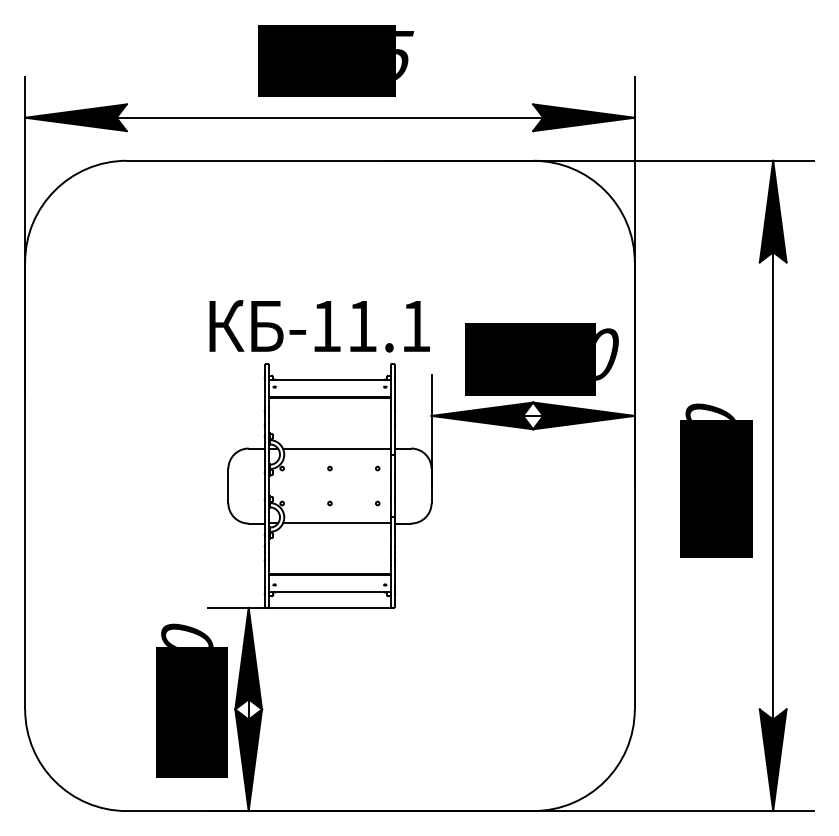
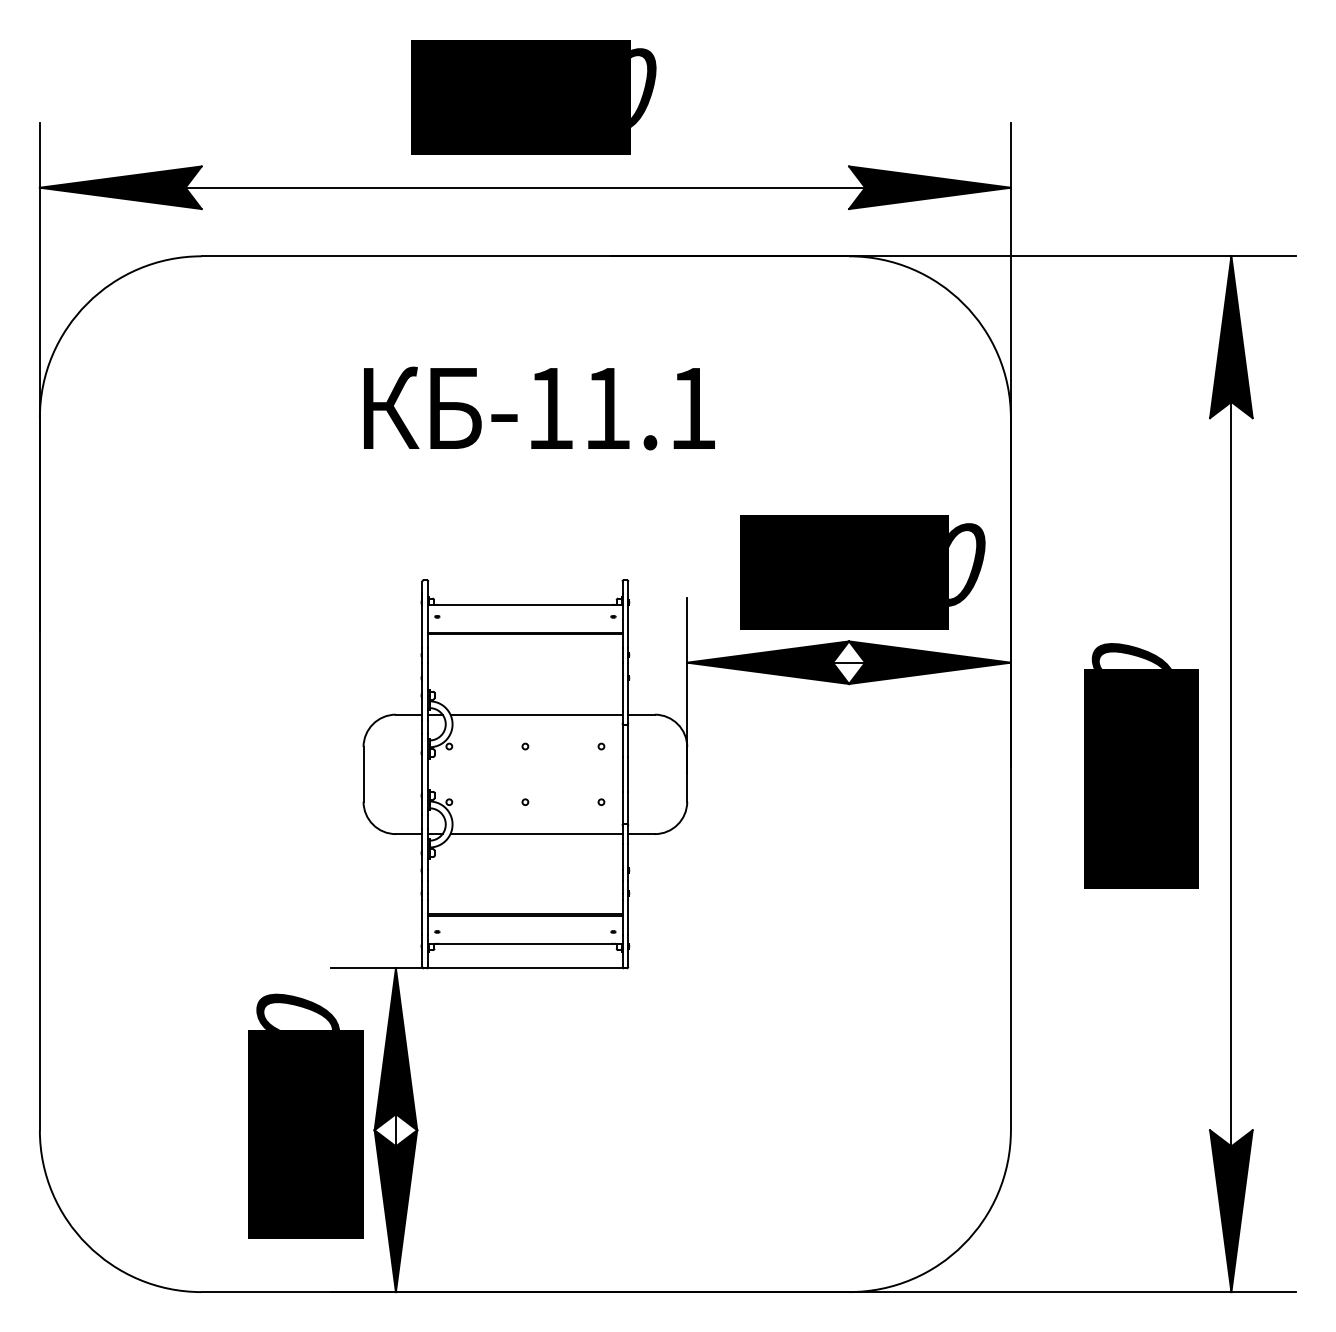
text: (405, 54) -> (645, 86), 3005 -> 3000
text: (319, 326) -> (538, 408), moved

